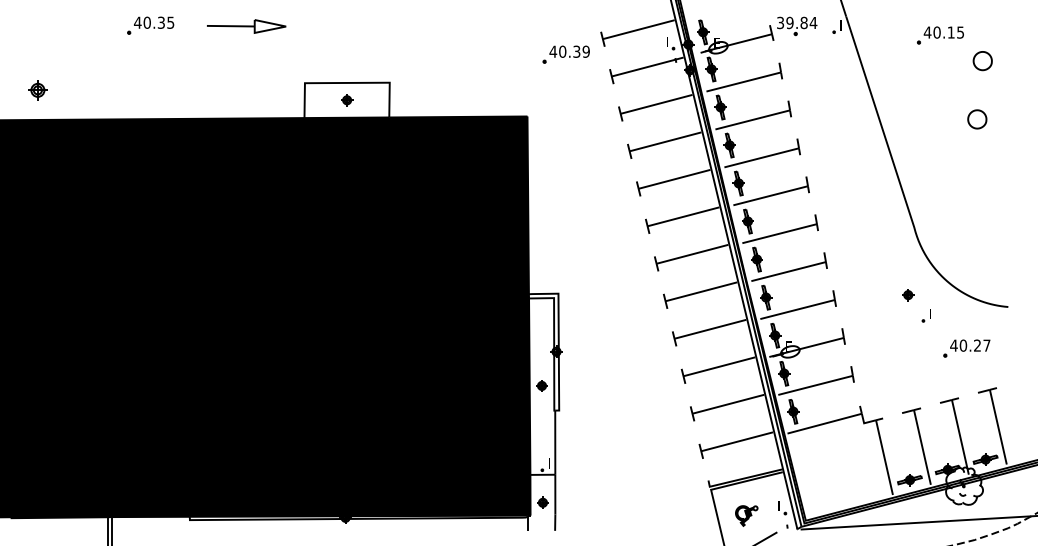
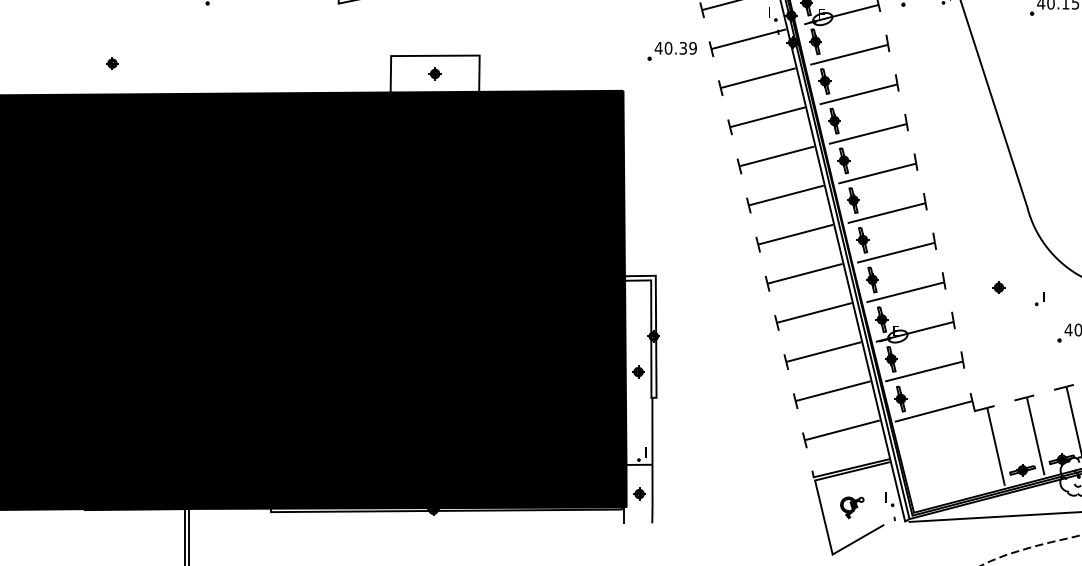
part: (565, 54) -> (671, 51), moved
part: (37, 90) -> (111, 63), size x0.62
part: (908, 295) -> (999, 288), moved

